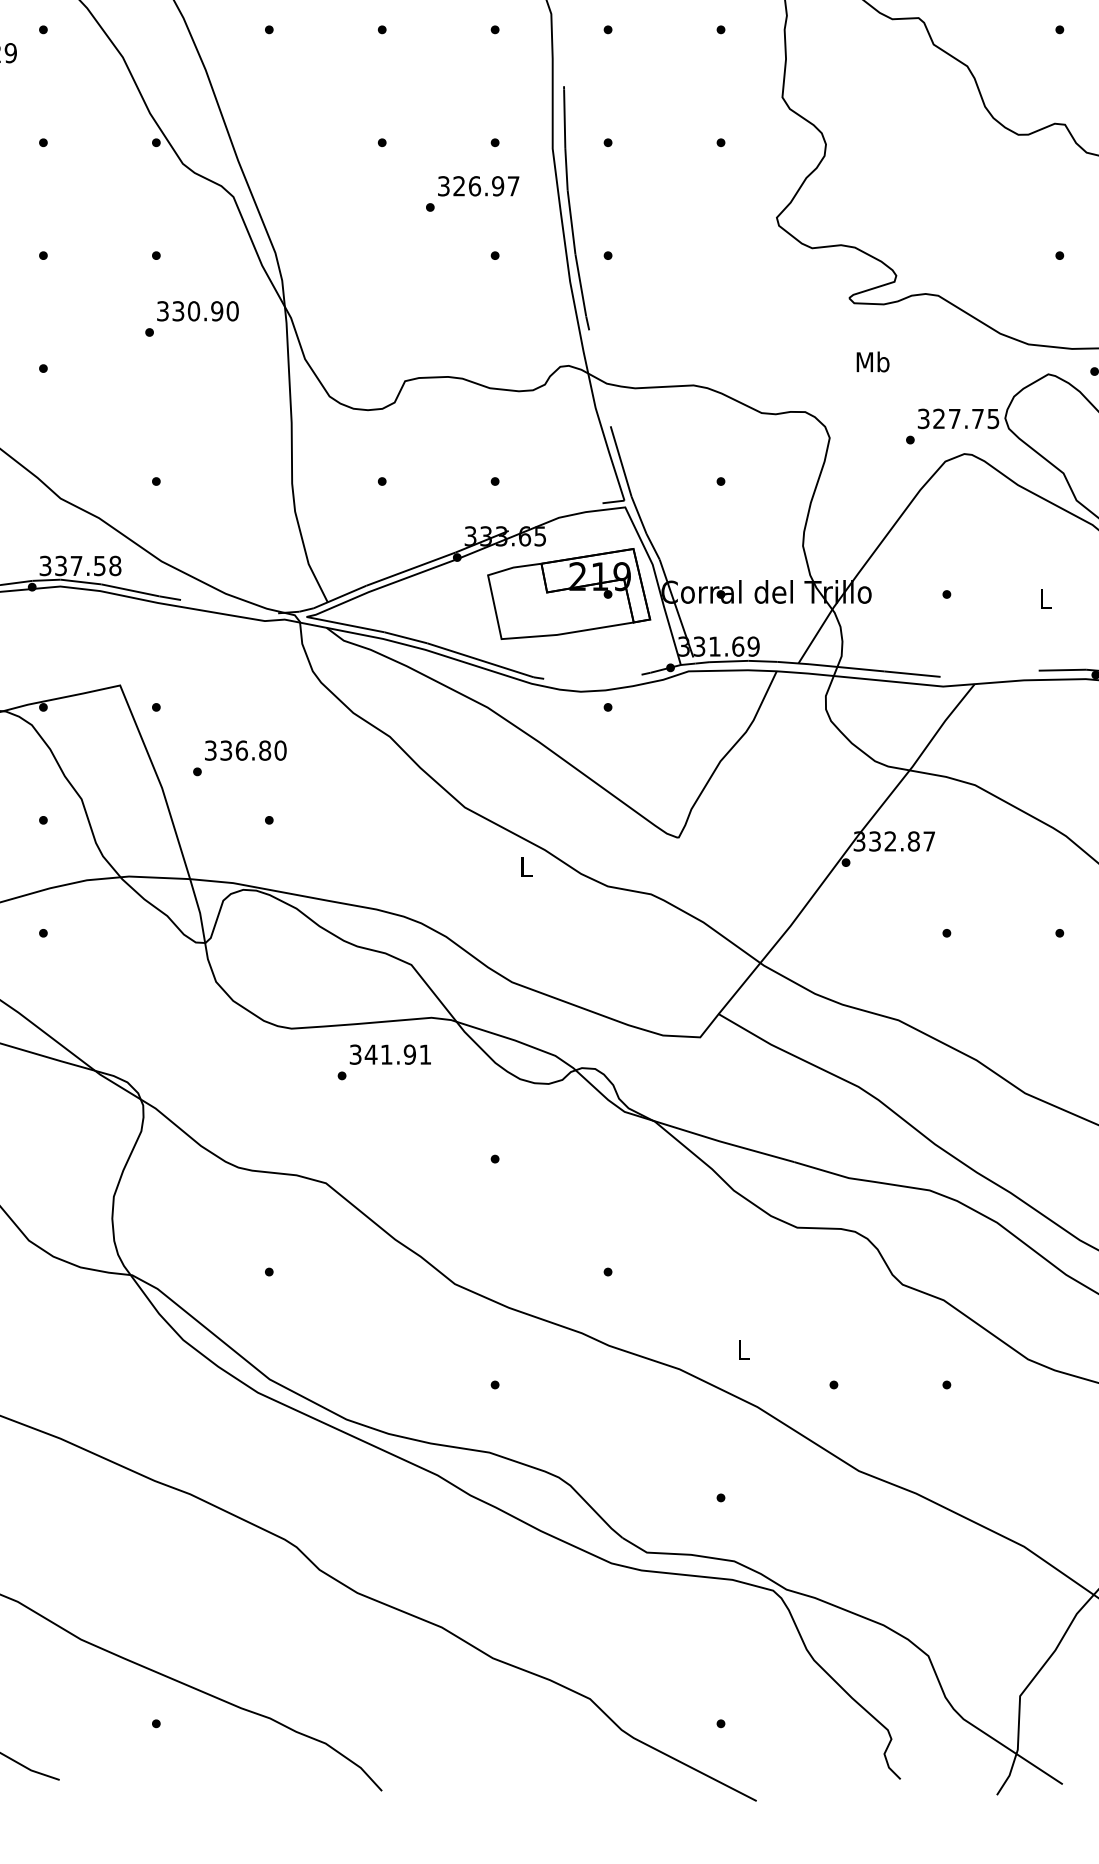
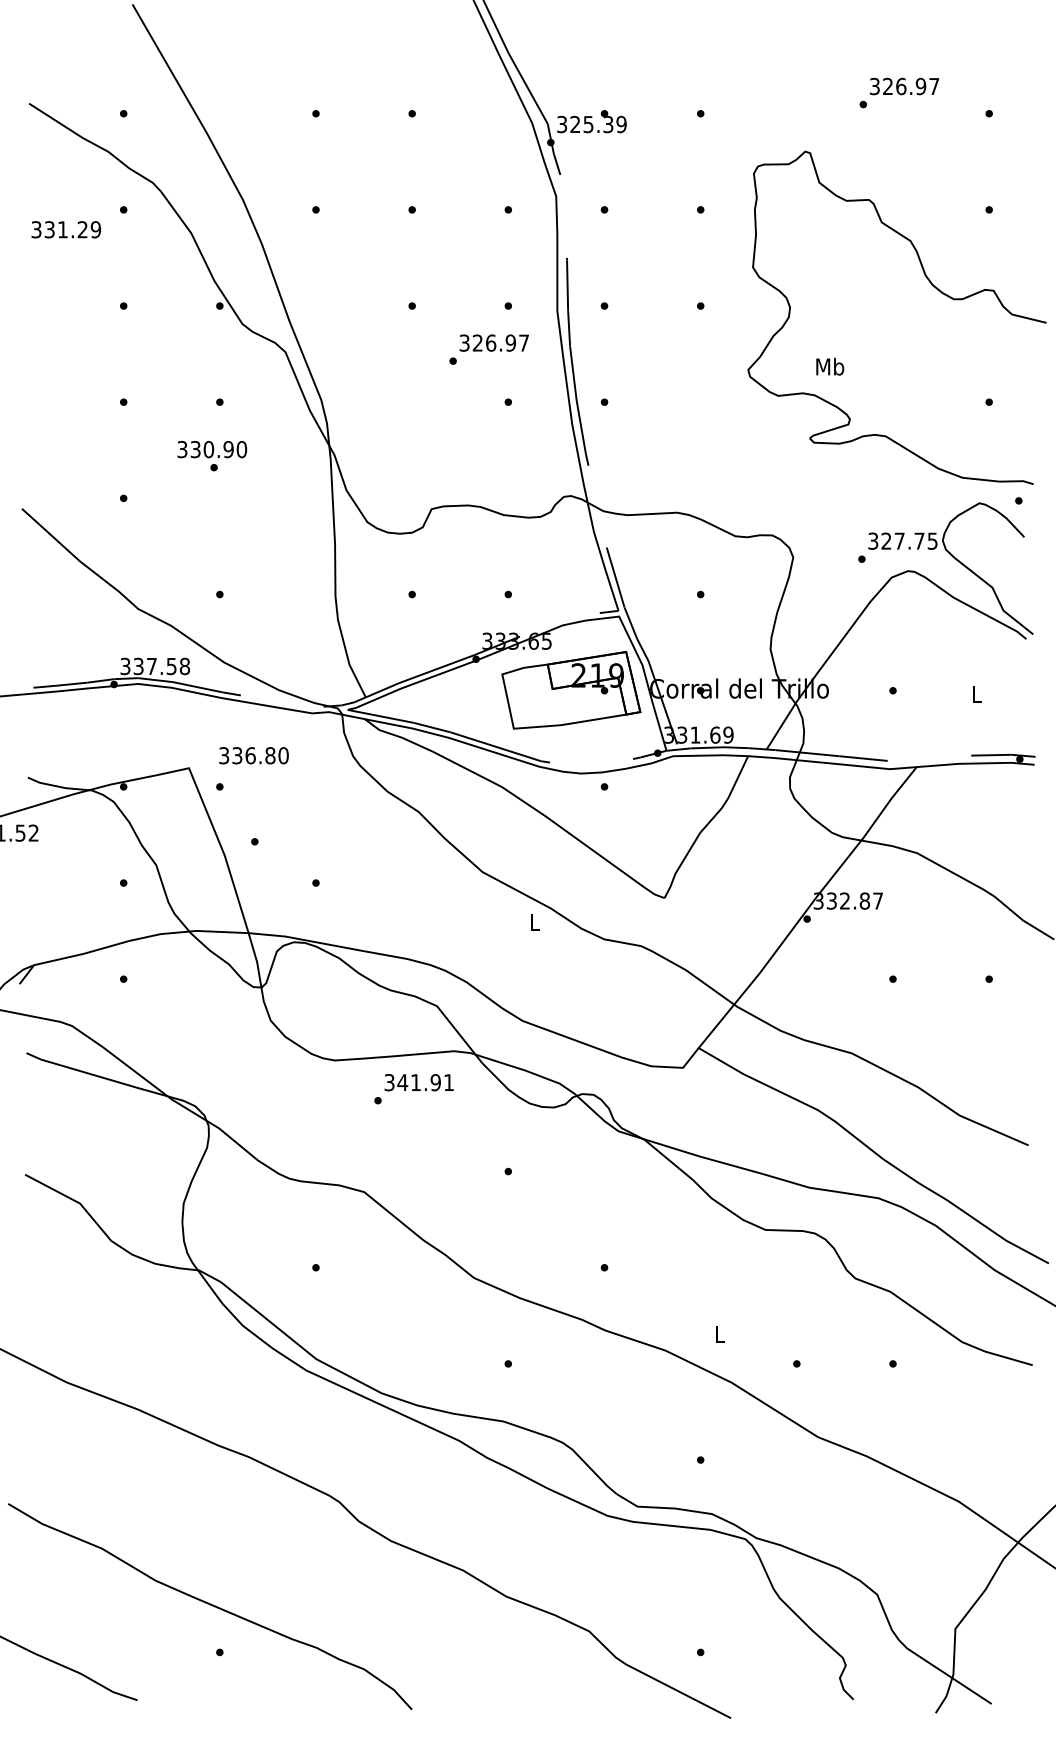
text: (198, 311) -> (212, 449), moved
text: (873, 361) -> (830, 366), moved
text: (245, 750) -> (253, 755), moved

